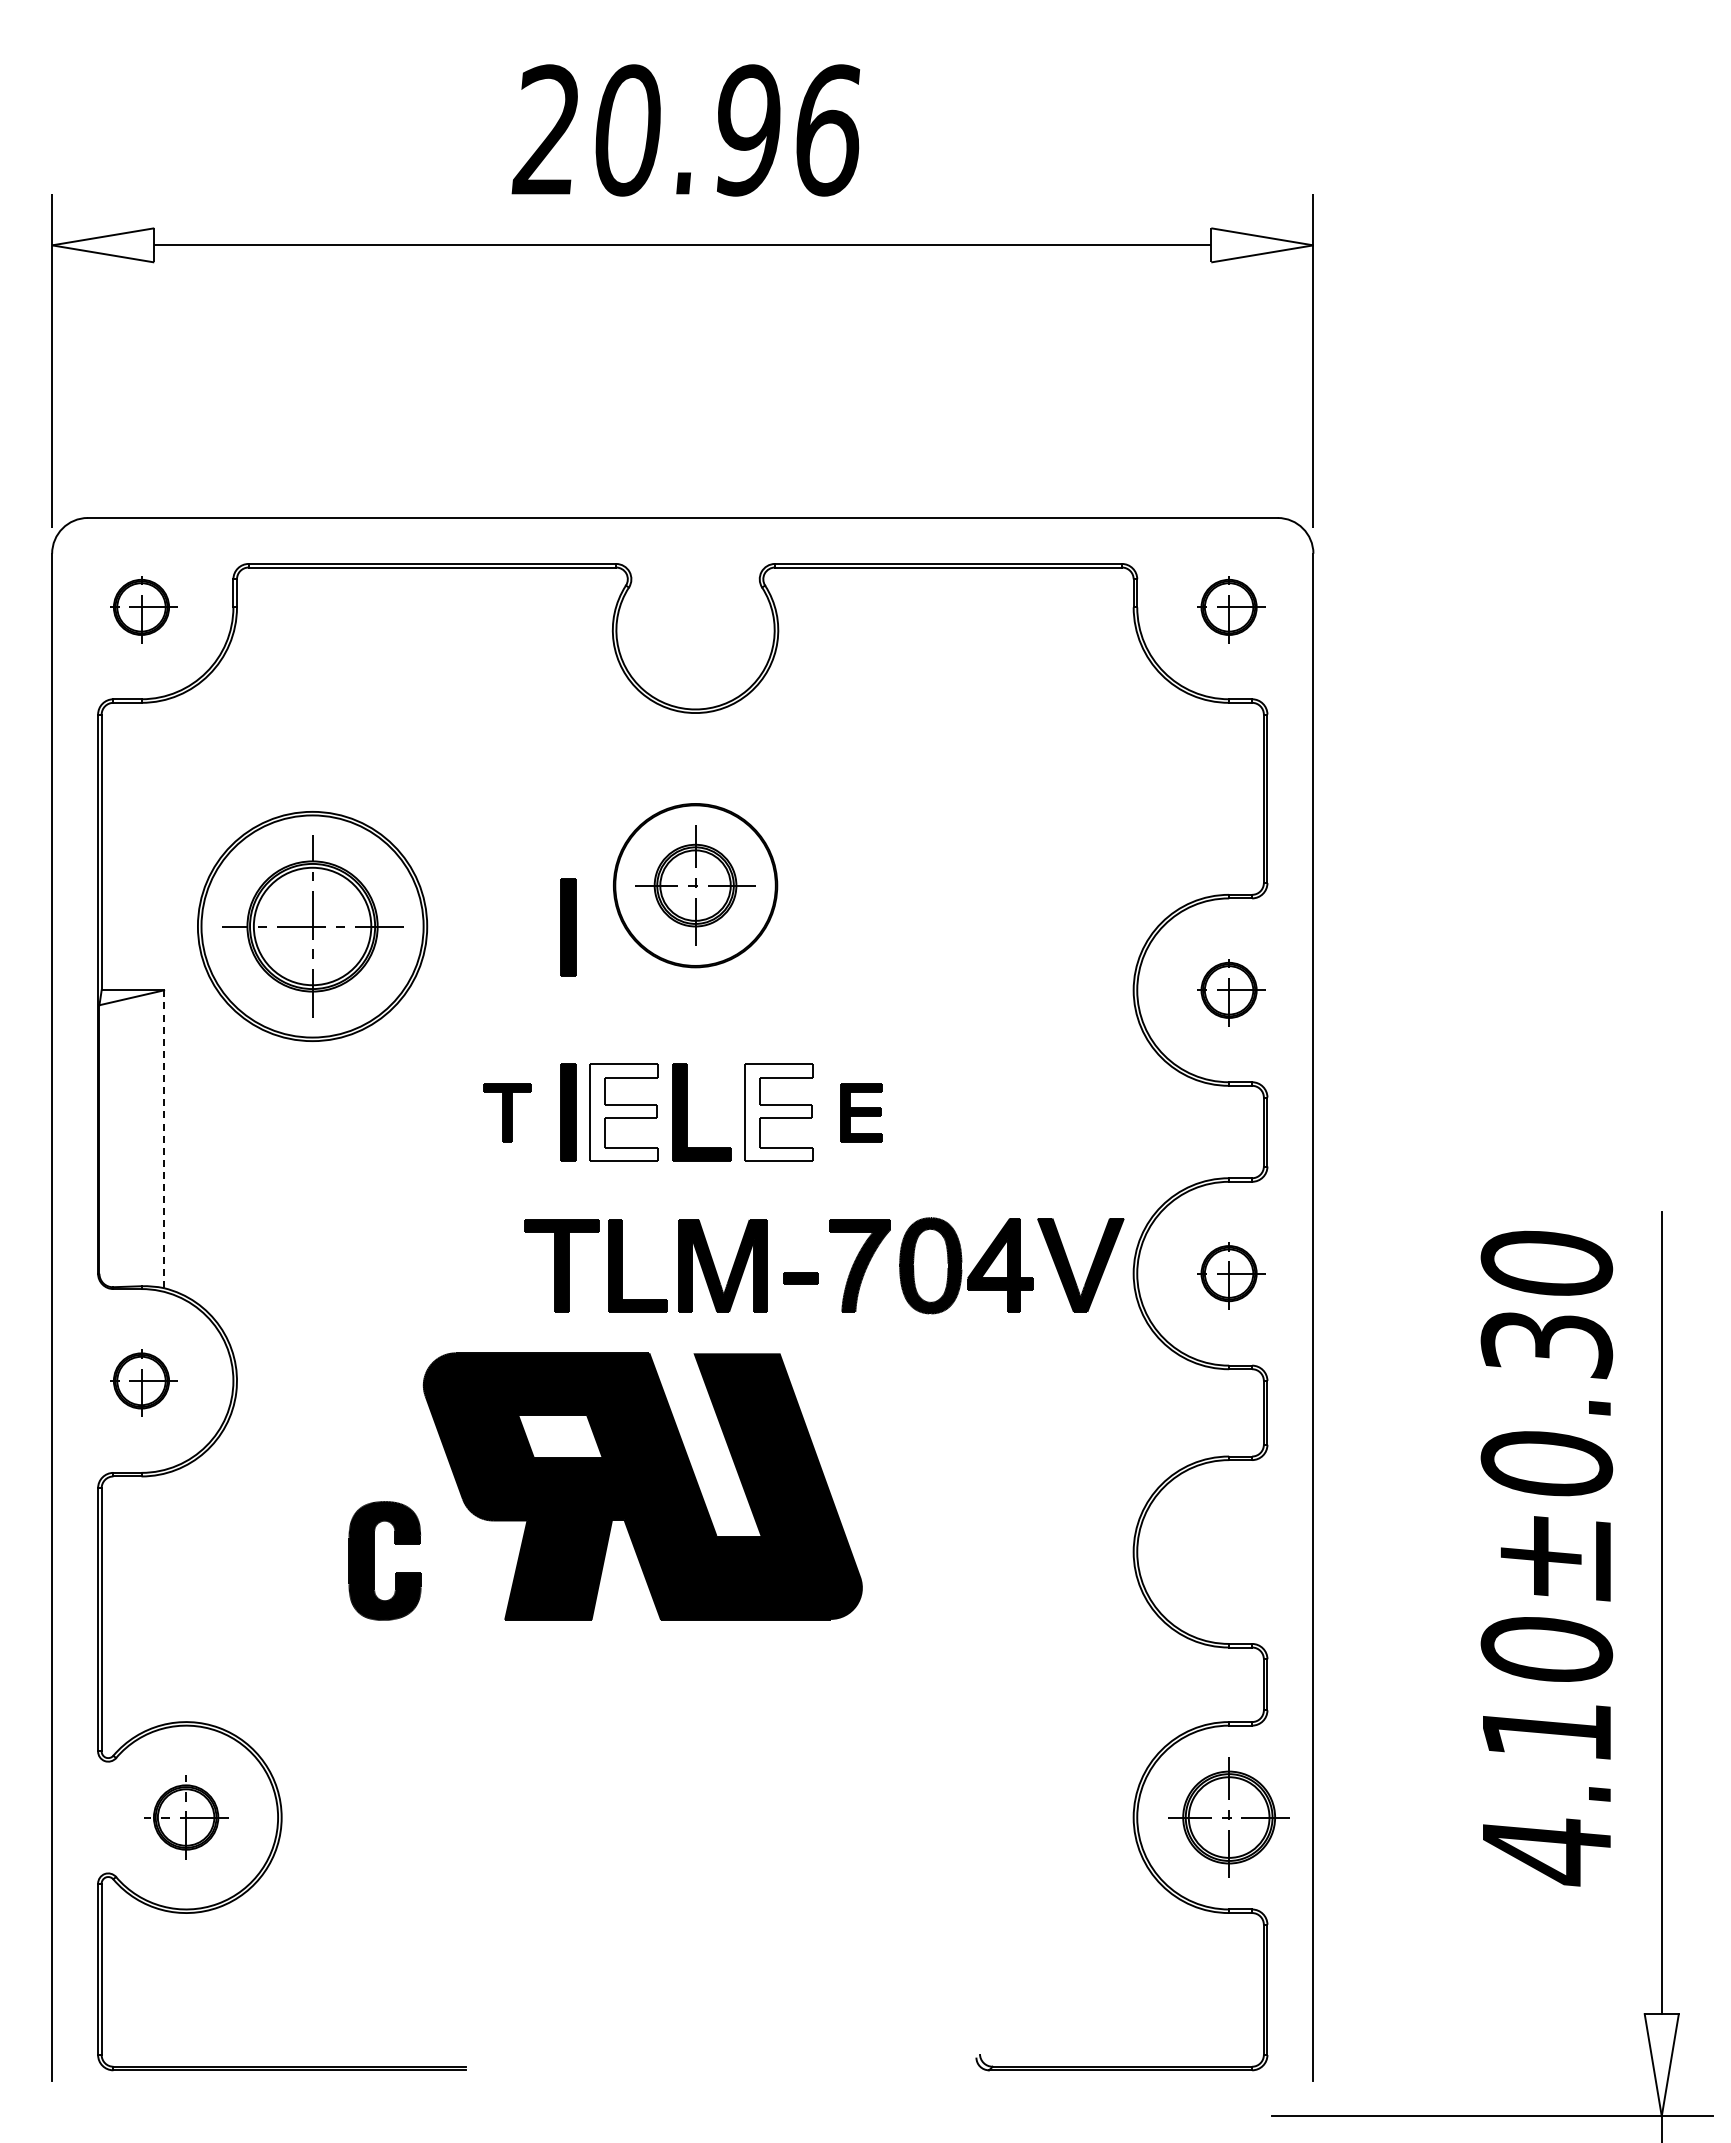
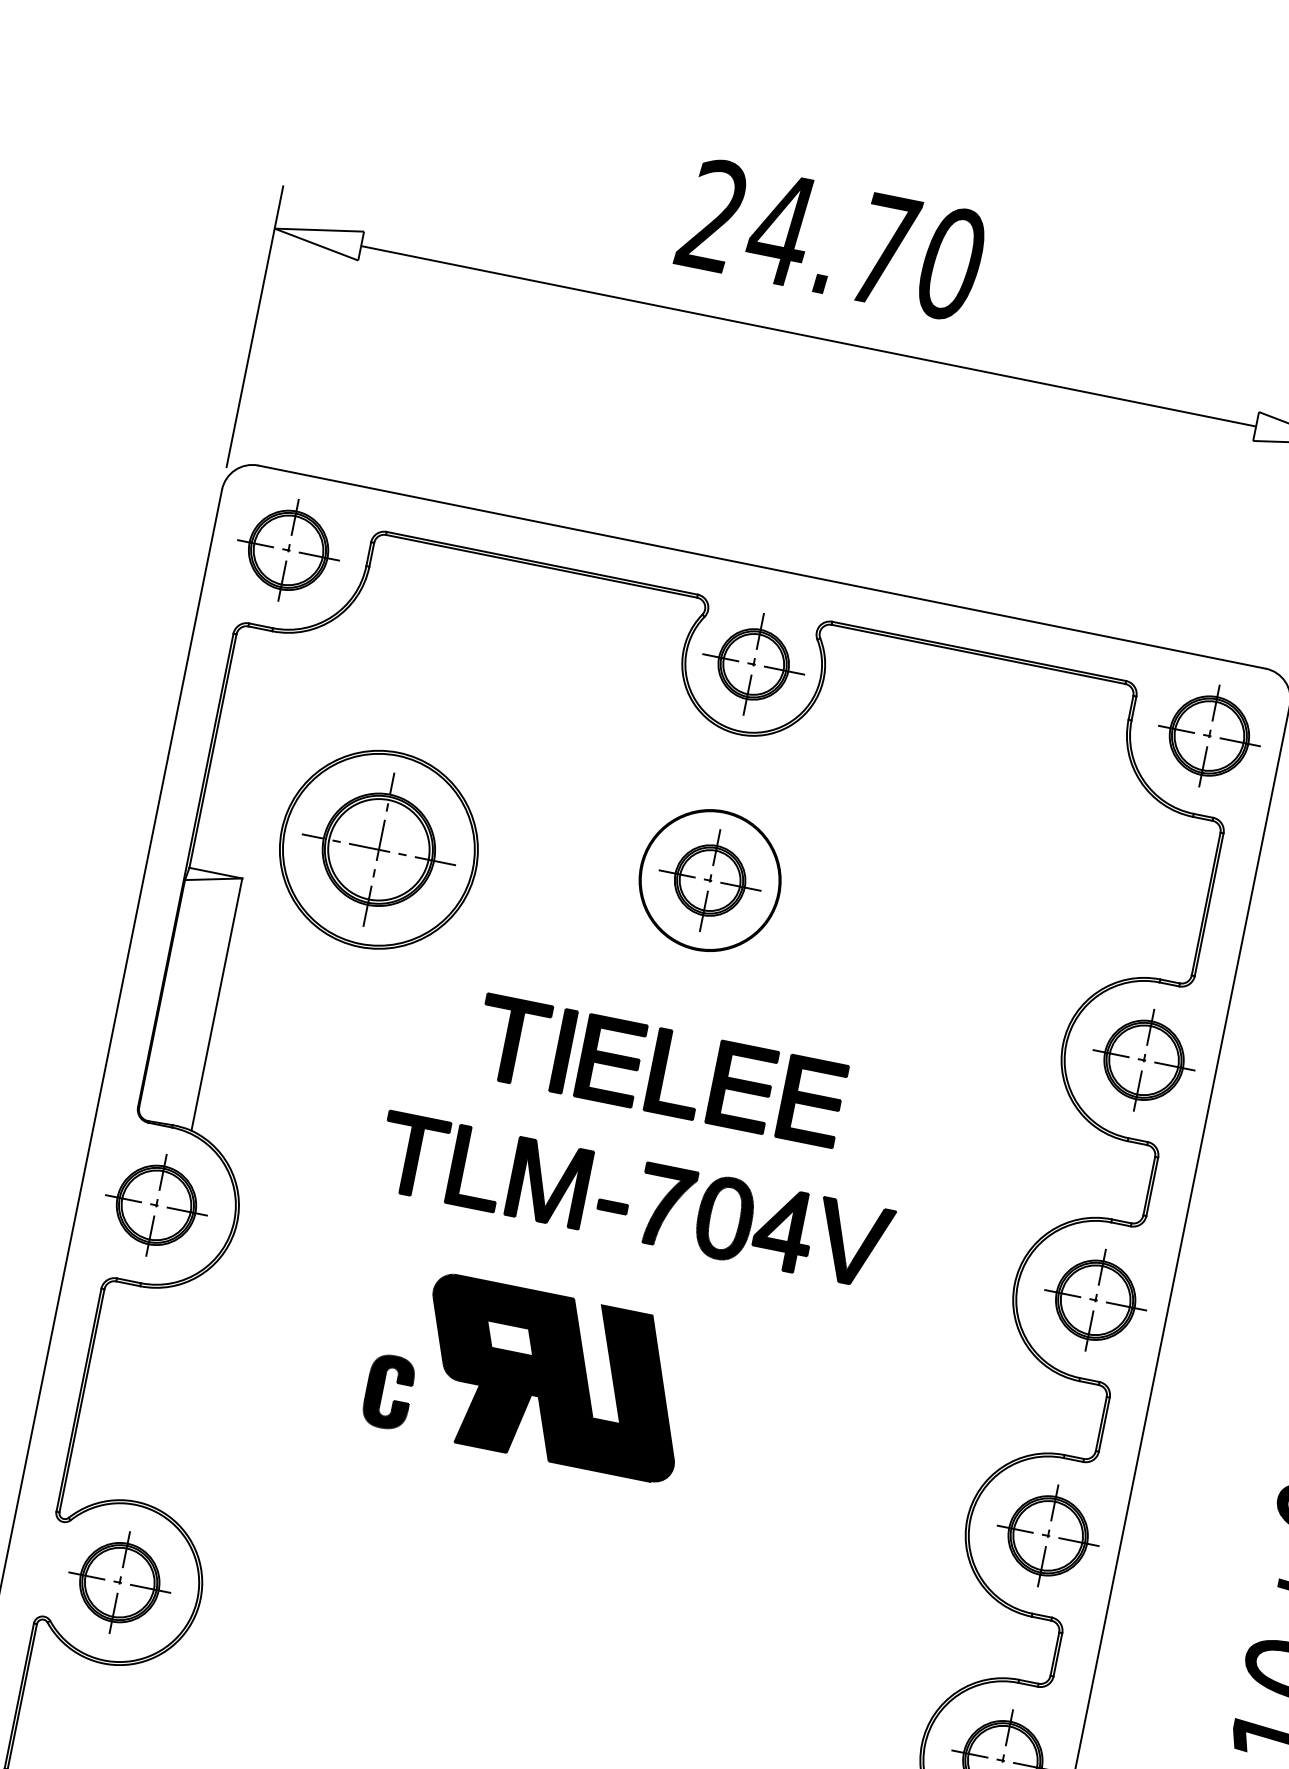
text: (726, 130) -> (865, 246), 20.96 -> 24.70
part: (141, 607) -> (288, 550), size x1.67
part: (1228, 607) -> (1208, 736), size x1.67
part: (695, 630) -> (753, 664), added
part: (568, 927) -> (595, 894), removed
part: (1228, 990) -> (1143, 1060), size x1.67
part: (507, 1112) -> (512, 1040), size x1.67
fill: (624, 1112) -> (611, 1060), added
fill: (779, 1112) -> (742, 1086), added
part: (861, 1112) -> (811, 1100), size x1.67
line: (164, 1139) -> (217, 1004), dashed -> solid
part: (817, 1272) -> (627, 1204), moved
part: (1228, 1273) -> (1095, 1299), size x1.67
part: (141, 1380) -> (156, 1204), size x1.67
part: (605, 1486) -> (531, 1373), size x0.71
part: (1228, 1551) -> (1047, 1535), added
part: (185, 1817) -> (119, 1582), size x1.43

